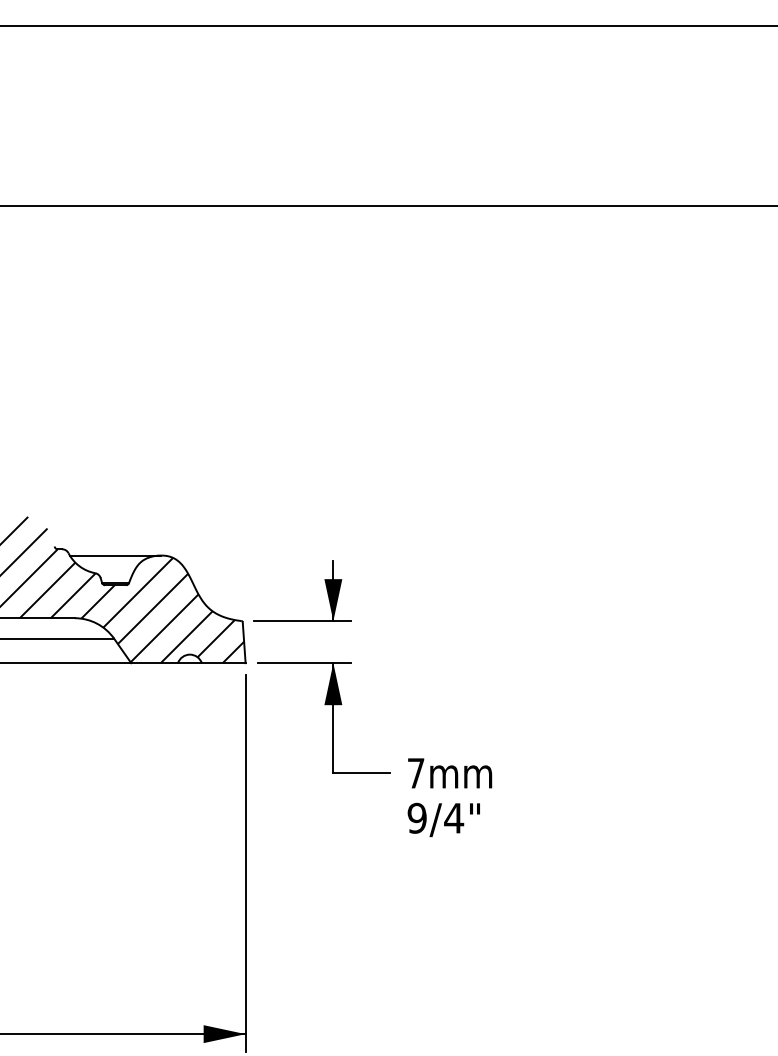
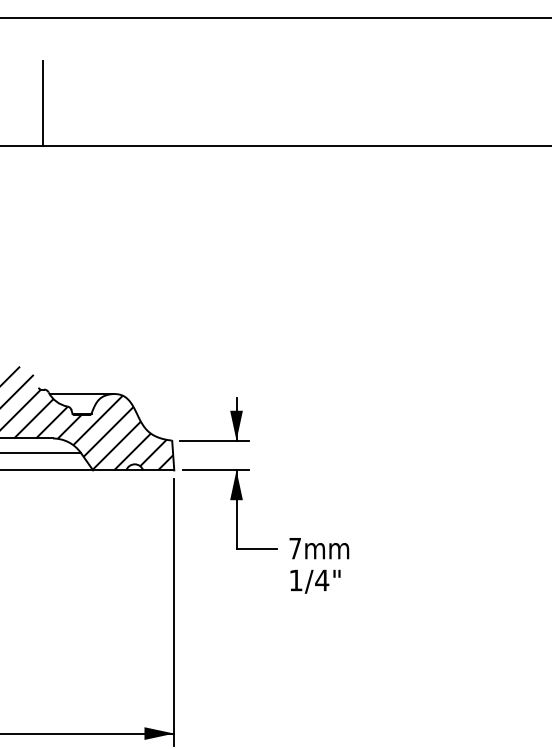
line: (61, 144) -> (43, 102), added
text: (416, 818) -> (295, 580), 9/4" -> 1/4"

